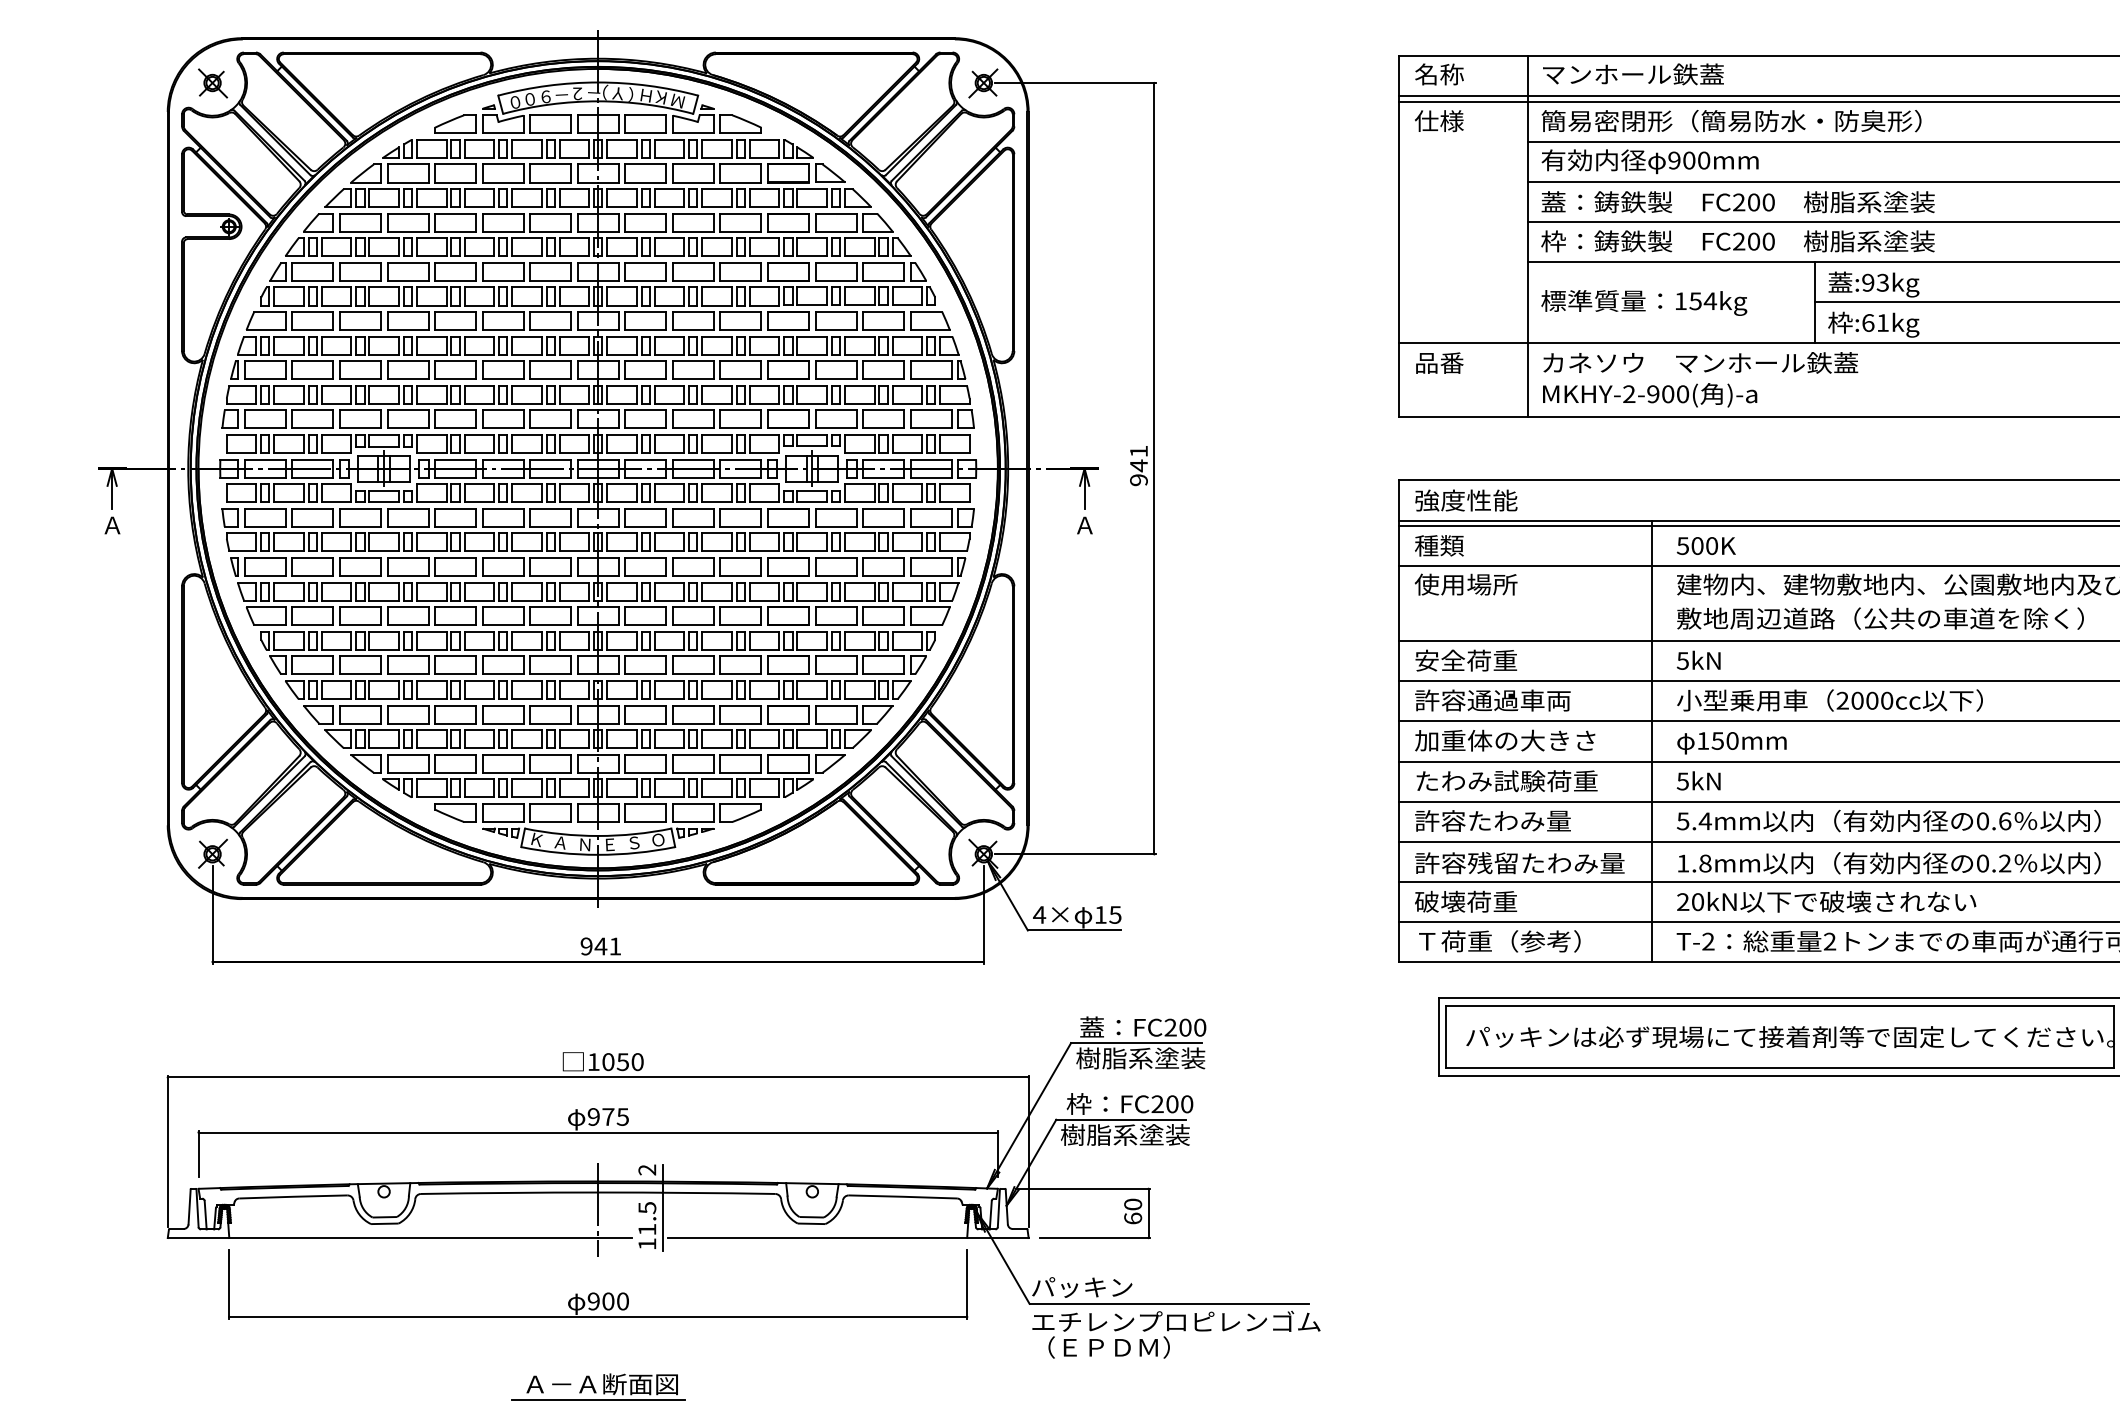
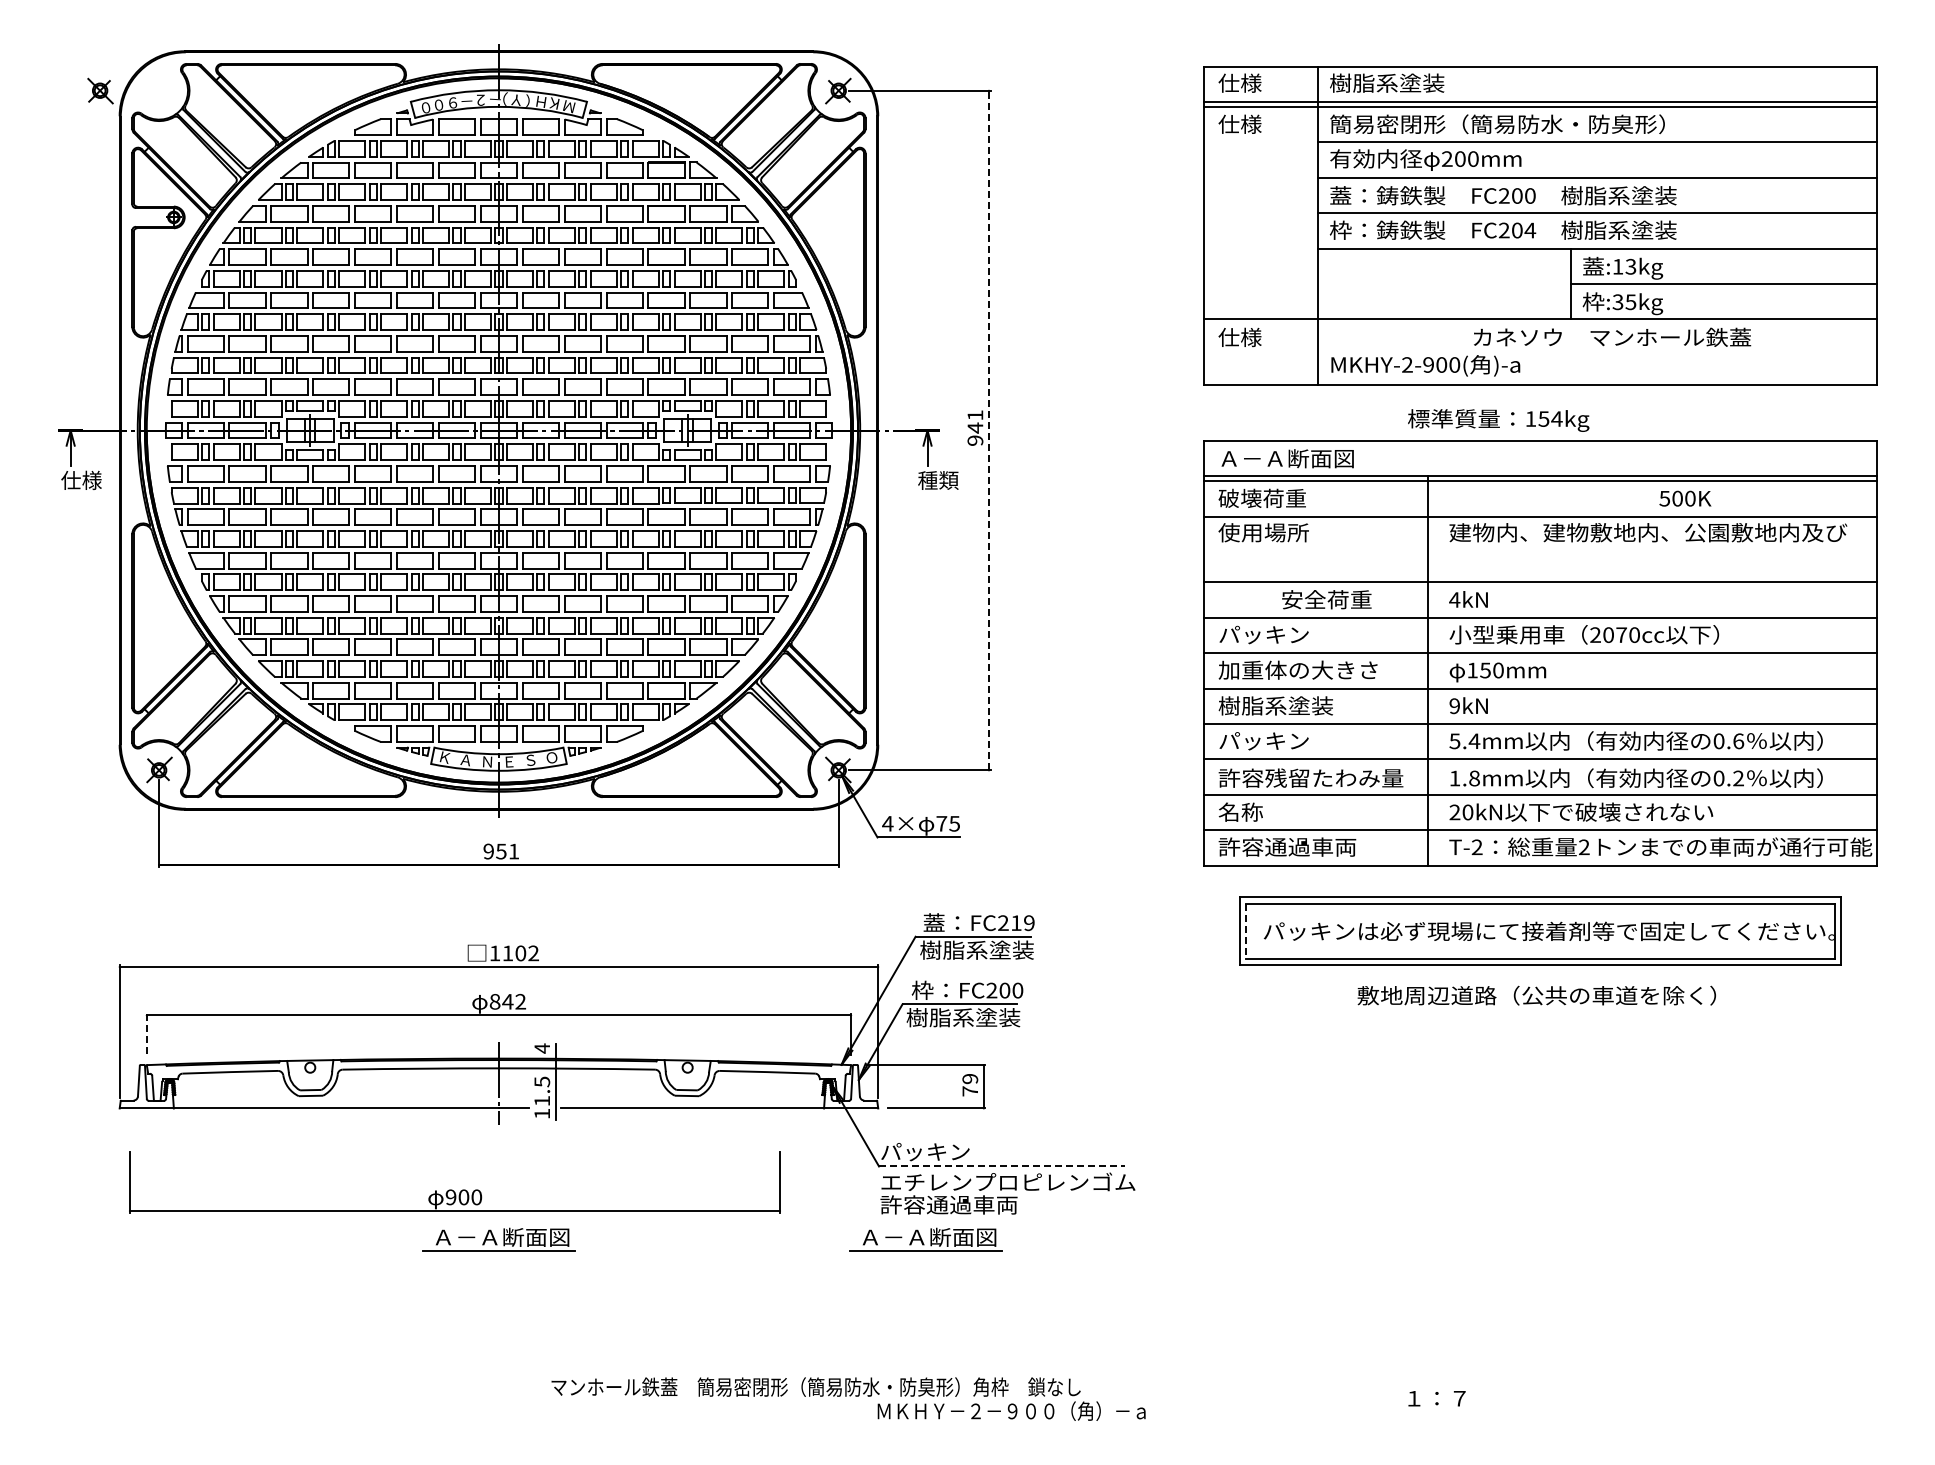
text: (1438, 73) -> (1239, 82), 名称 -> 仕様
text: (1632, 73) -> (1410, 82), マンホール鉄蓋 -> 樹脂系塗装
part: (212, 82) -> (100, 90), moved
text: (1674, 159) -> (1447, 158), 900mm -> 200mm
text: (1768, 241) -> (1530, 230), FC200 -> FC204
text: (1867, 282) -> (1617, 266), :93kg -> :13kg
text: (1644, 302) -> (1498, 420), moved
text: (1875, 323) -> (1624, 302), :61kg -> :35kg
text: (1700, 361) -> (1612, 336), moved
text: (1438, 363) -> (1239, 337), 品番 -> 仕様
line: (1154, 468) -> (989, 430), solid -> dashed
text: (1491, 500) -> (1286, 458), 強度性能 -> Ａ－Ａ断面図
text: (124, 525) -> (81, 480), Ａ -> 仕様
text: (1097, 525) -> (938, 480), Ａ -> 種類
text: (1463, 545) -> (1261, 498), 種類 -> 破壊荷重
text: (1706, 545) -> (1685, 498), moved
text: (1880, 618) -> (1536, 995), moved
text: (1465, 660) -> (1326, 599), moved
text: (1682, 660) -> (1454, 599), 5kN -> 4kN
text: (1491, 700) -> (1286, 634), 許容通過車両 -> パッキン
text: (1872, 701) -> (1621, 635), 2000cc -> 2070cc
text: (1505, 780) -> (1298, 705), たわみ試験荷重 -> 樹脂系塗装
text: (1682, 780) -> (1454, 705), 5kN -> 9kN
text: (1493, 820) -> (1287, 740), 許容たわみ量 -> パッキン
text: (1465, 901) -> (1263, 811), 破壊荷重 -> 名称
text: (1100, 914) -> (941, 823), 15 -> 75
text: (1497, 940) -> (1291, 846), Ｔ荷重（参考） -> 許容通過車両
text: (601, 946) -> (501, 851), 941 -> 951
text: (1192, 1028) -> (1022, 923), FC200 -> FC219
line: (1446, 1037) -> (1246, 931), solid -> dashed
text: (622, 1062) -> (520, 953), 1050 -> 1102
text: (607, 1116) -> (507, 1001), 975 -> 842
line: (198, 1154) -> (146, 1034), solid -> dashed
text: (646, 1169) -> (541, 1048), 2 -> 4
text: (1133, 1210) -> (970, 1084), 60 -> 79
part: (595, 1292) -> (452, 1189), moved
line: (1168, 1303) -> (1001, 1166), solid -> dashed
text: (1108, 1347) -> (948, 1204), （ＥＰＤＭ） -> 許容通過車両
part: (1082, 1386) -> (925, 1239), added

